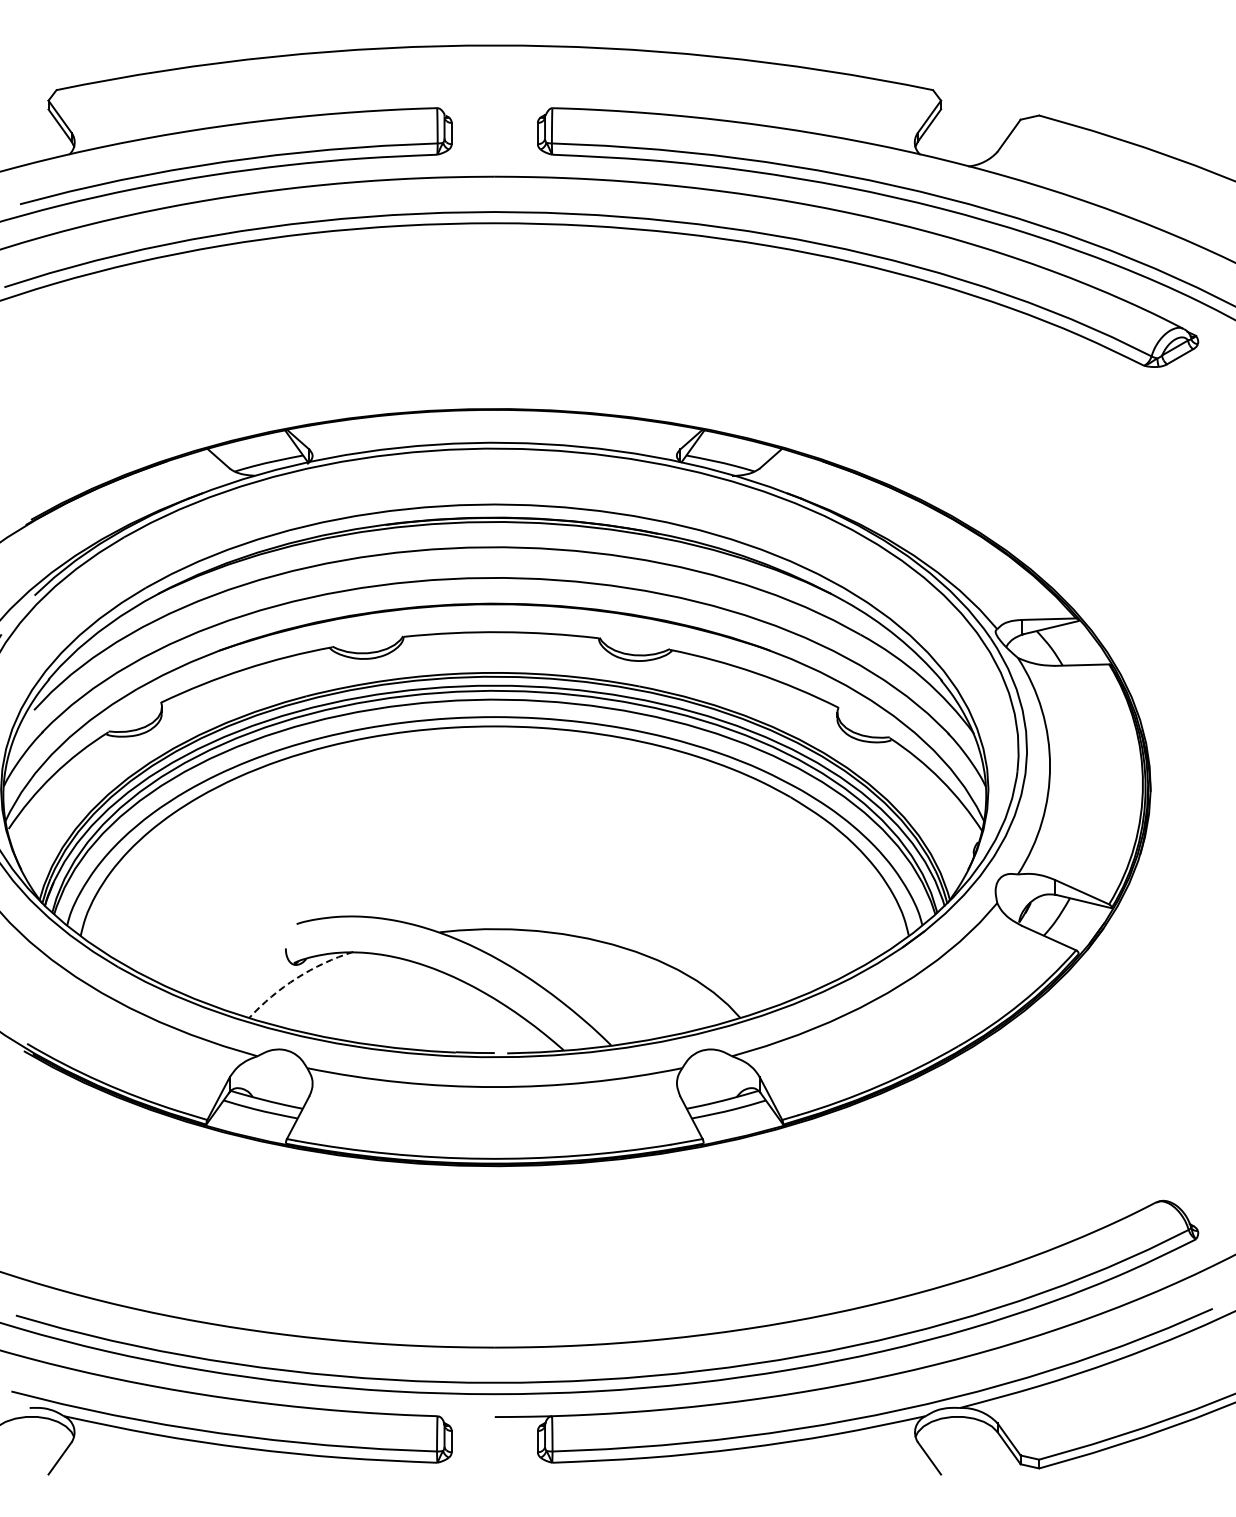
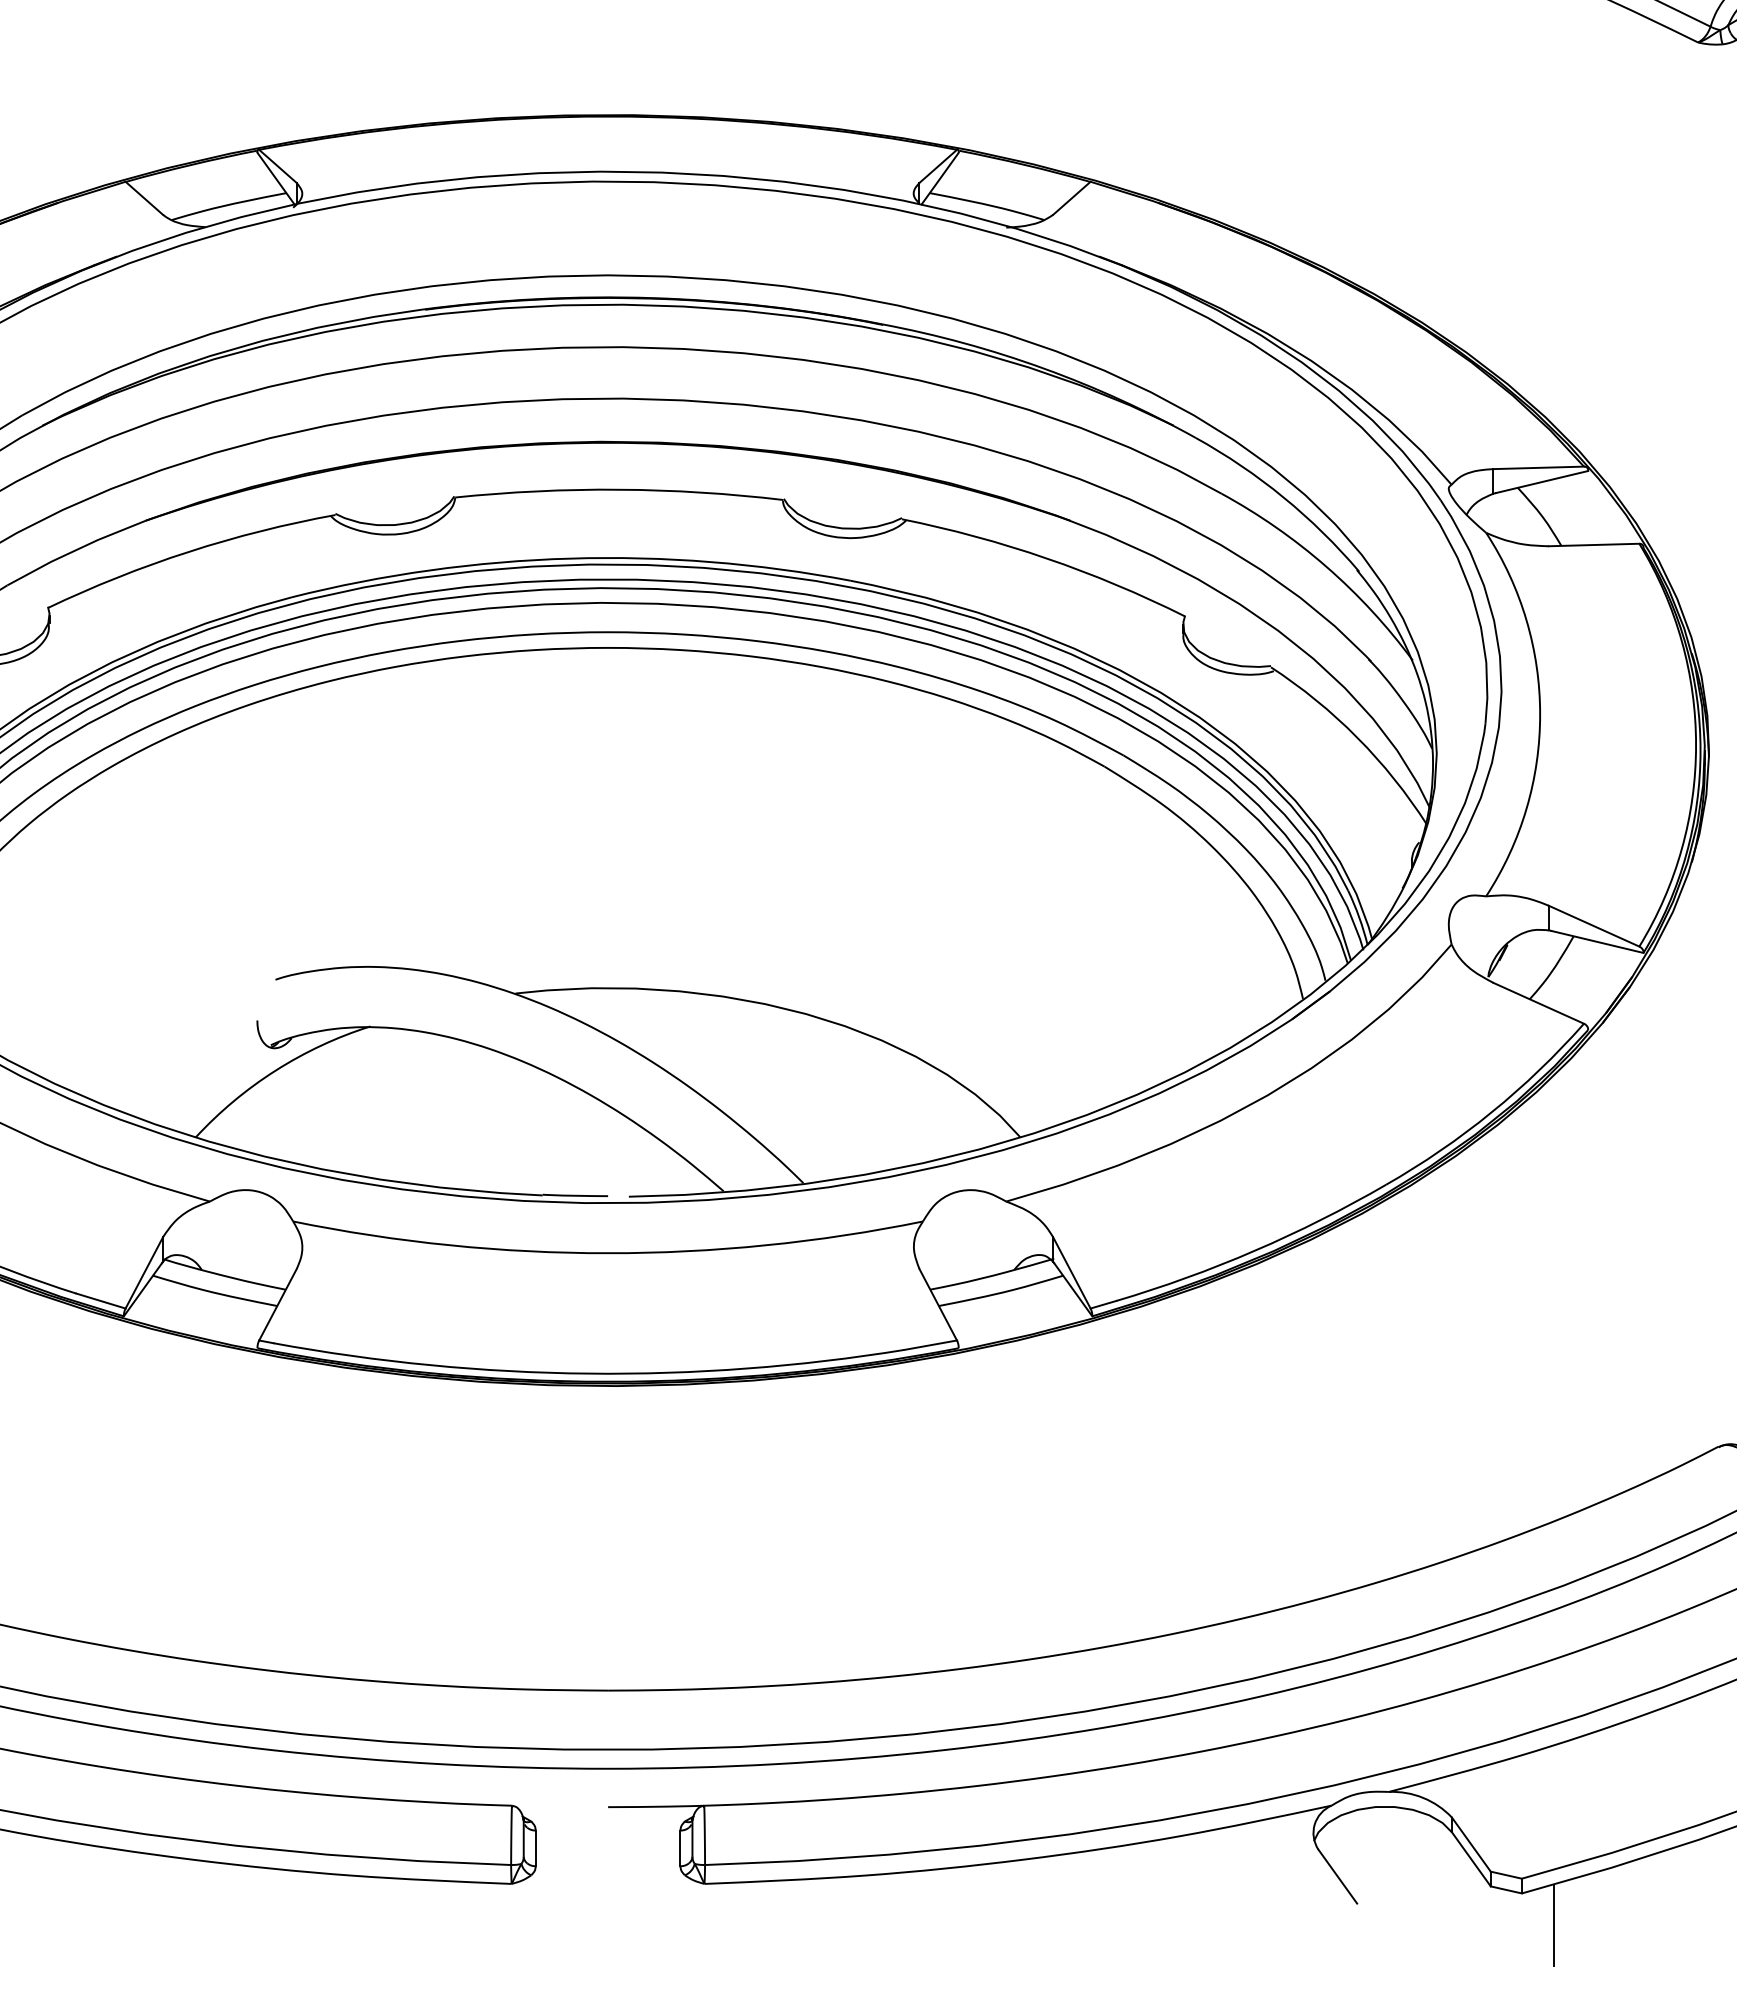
arc: (296, 978) -> (275, 1071), dashed -> solid
line: (1058, 1487) -> (1554, 1925), added

